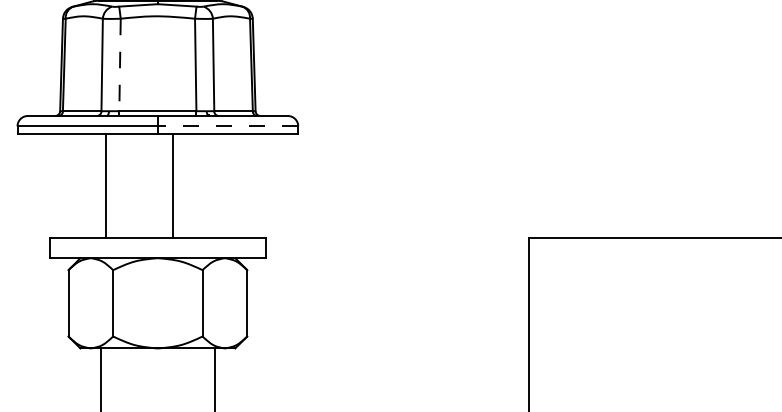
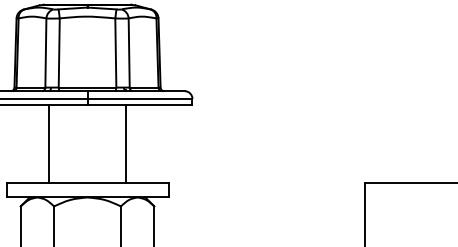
line: (120, 65) -> (59, 53), dashed -> solid
line: (227, 126) -> (139, 99), dashed -> solid
line: (173, 186) -> (126, 143), moved

